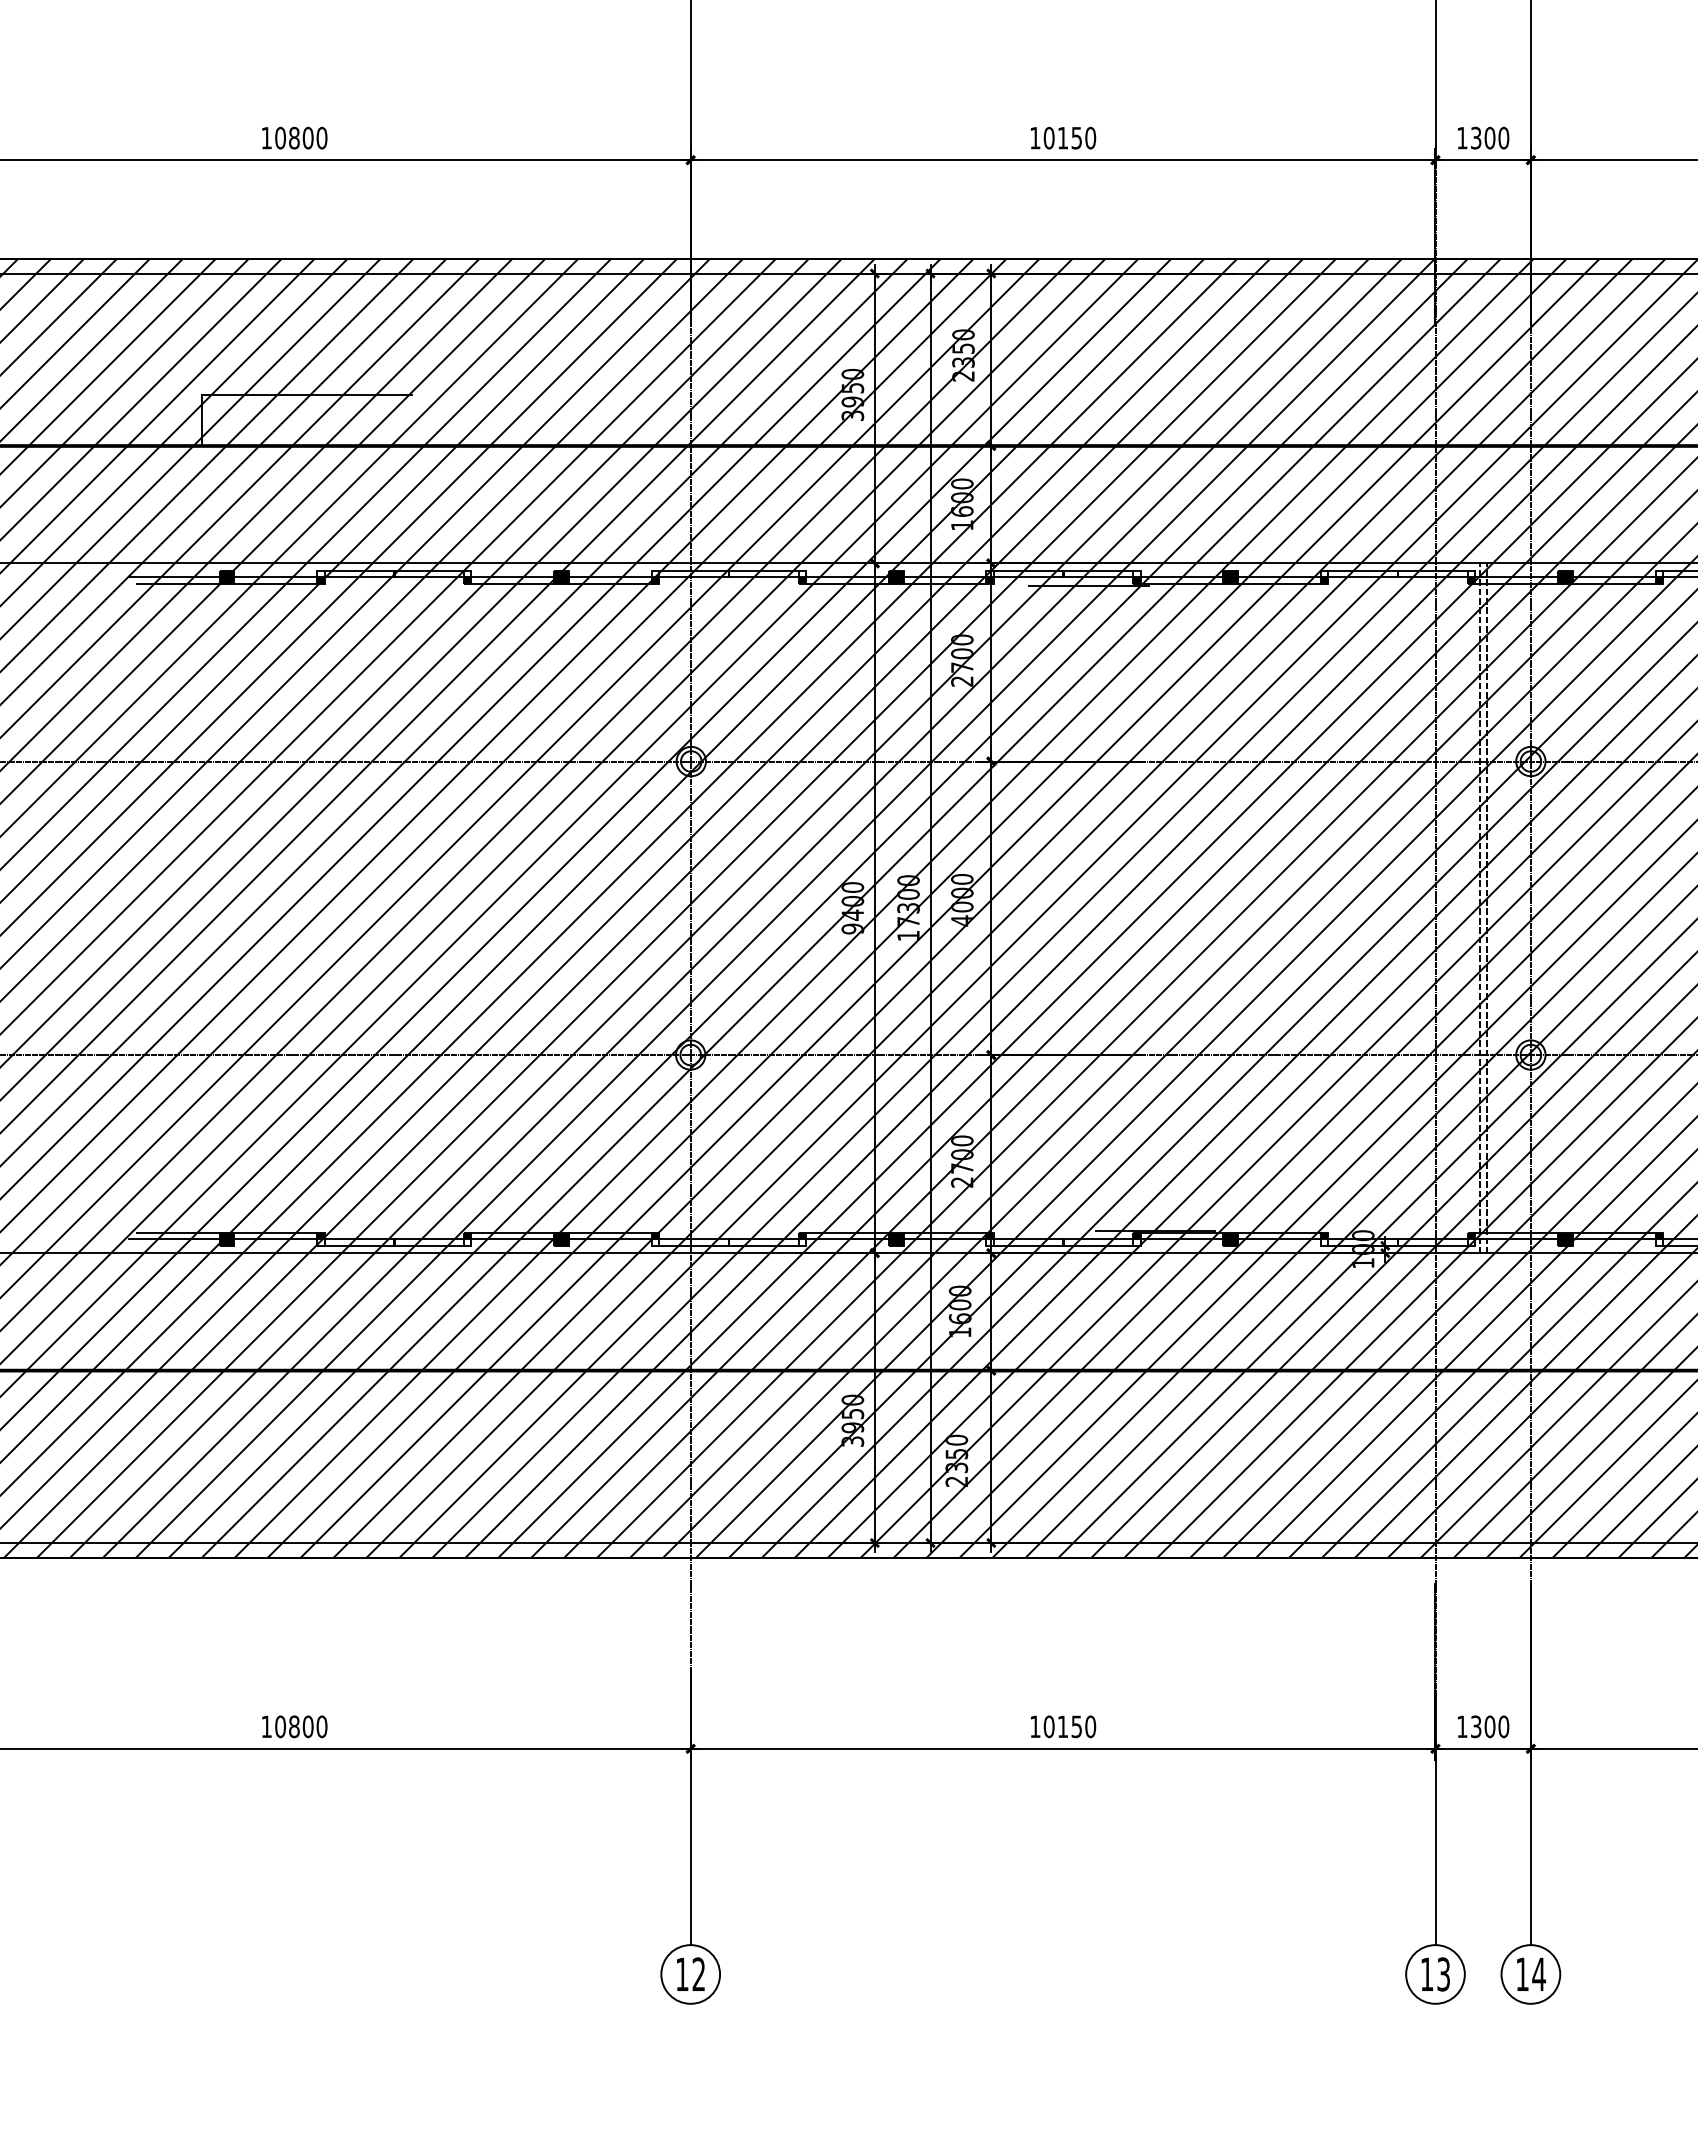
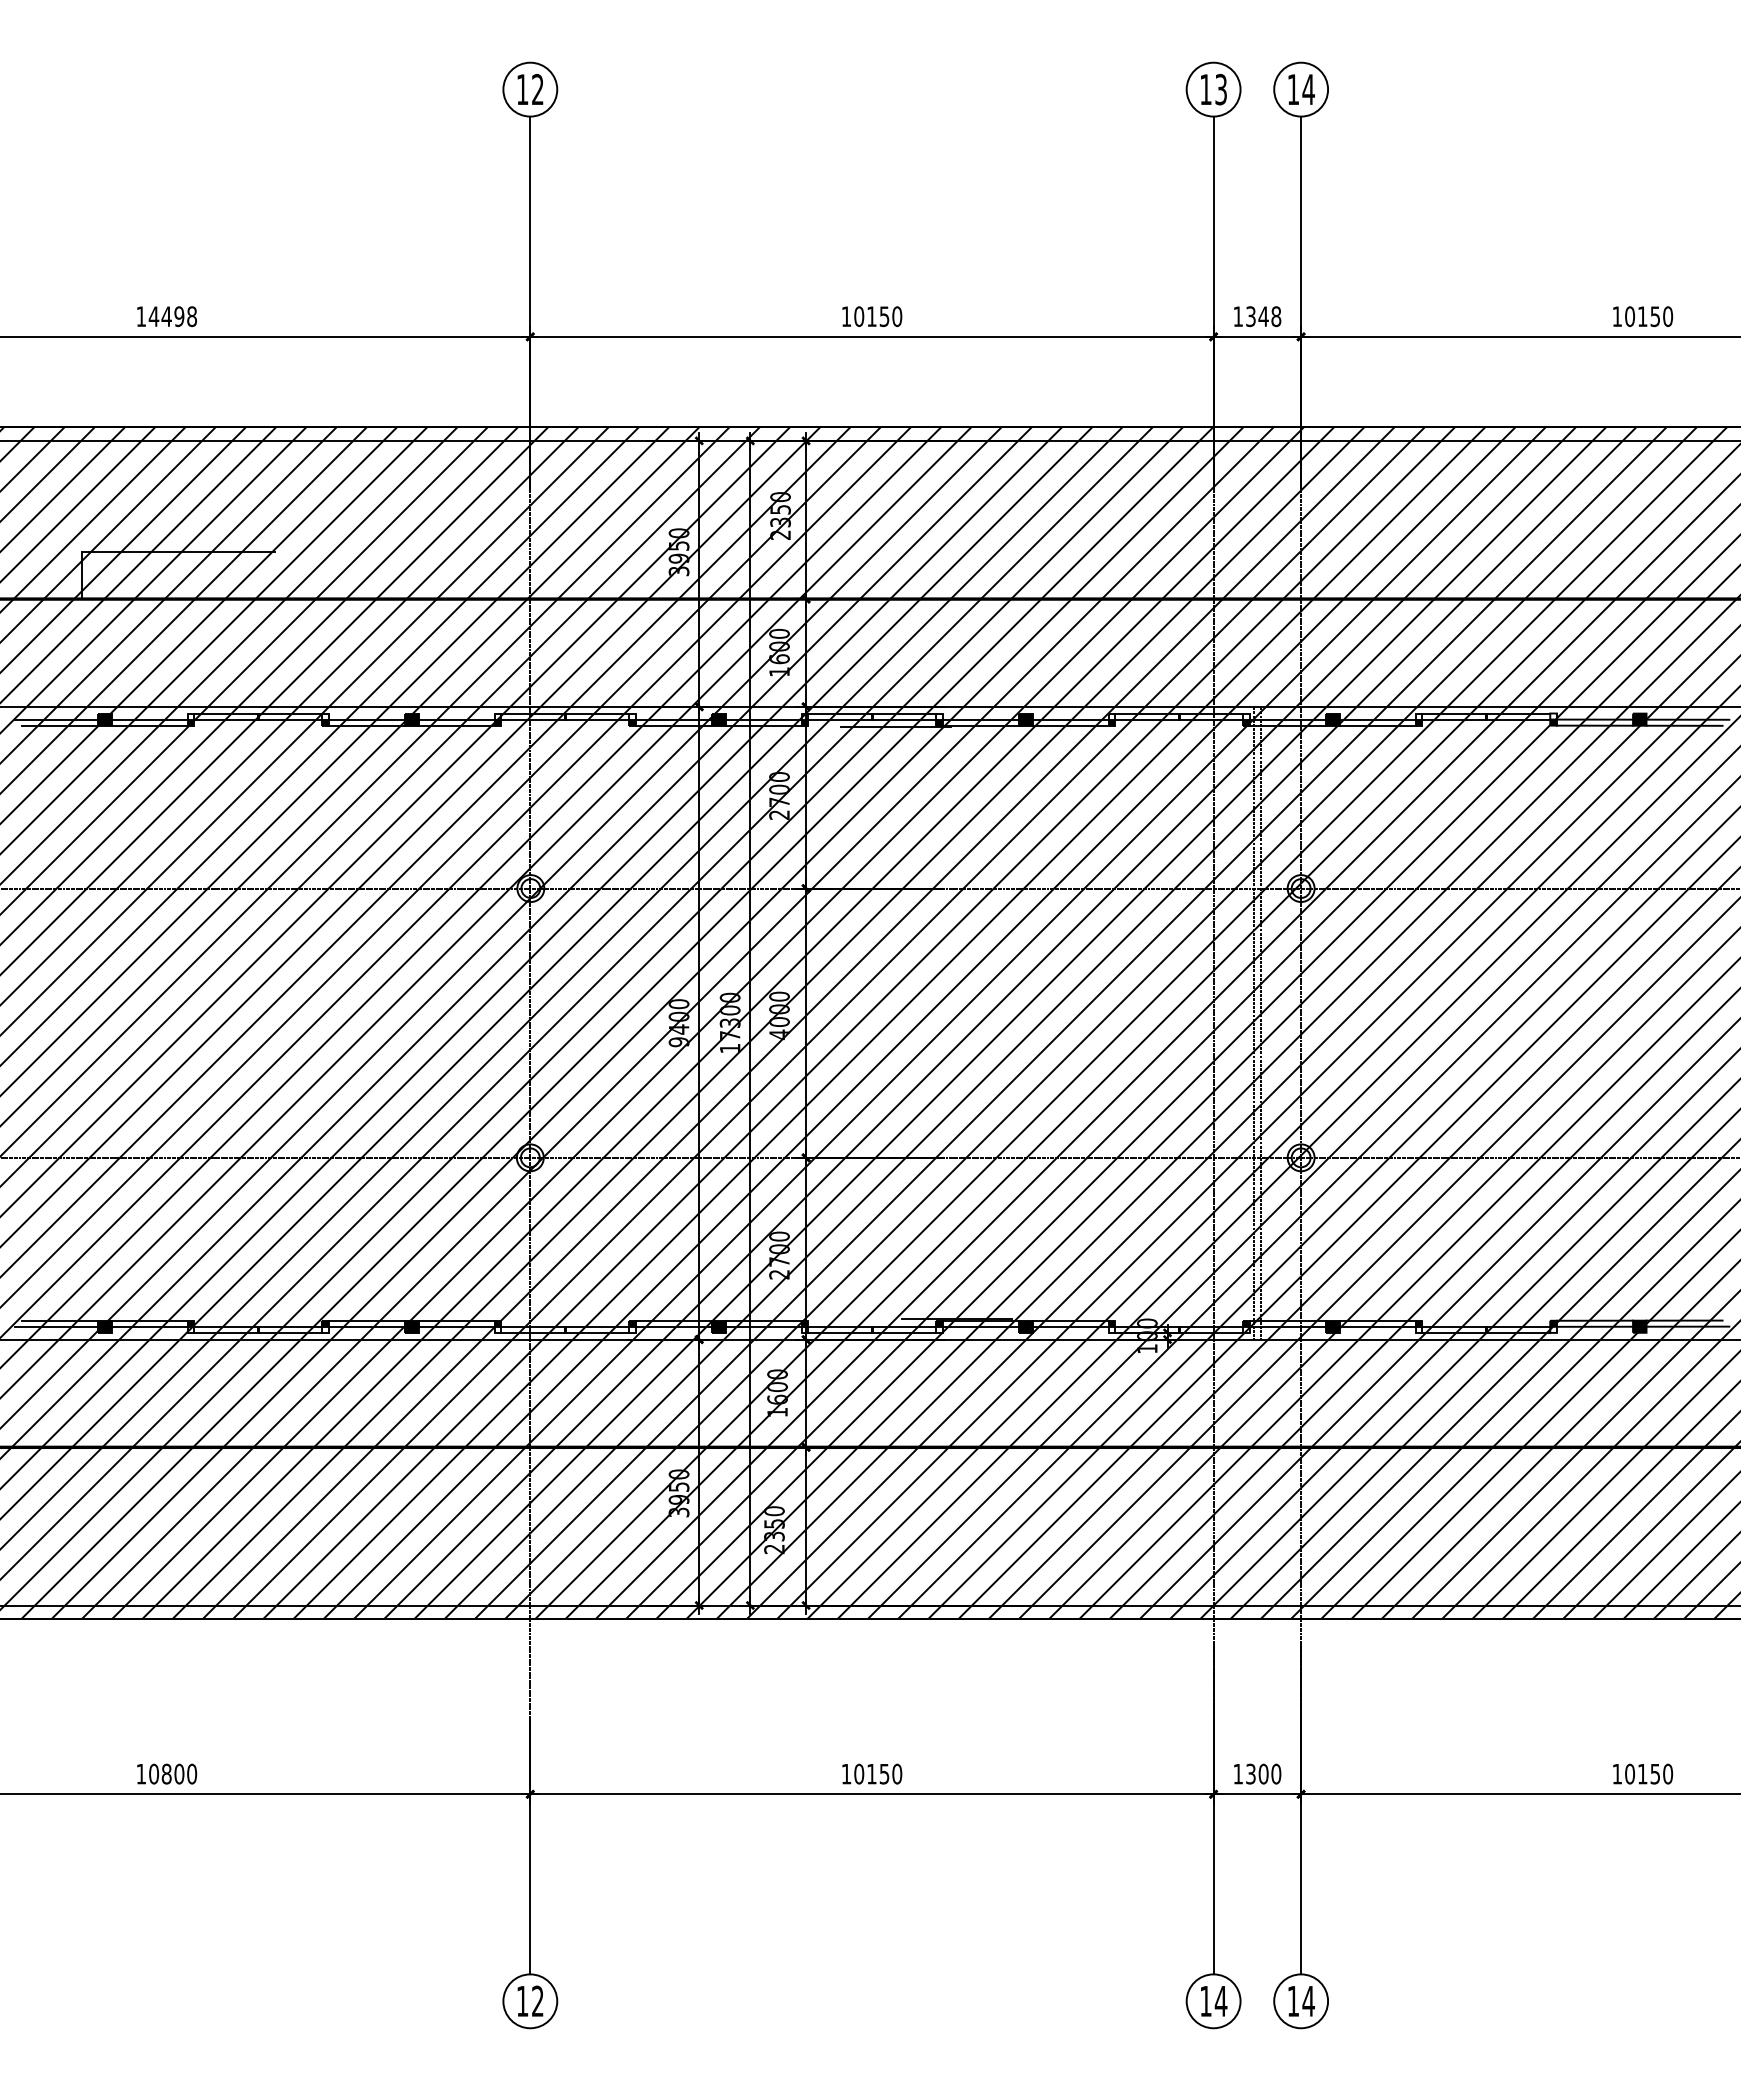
text: (300, 137) -> (172, 316), 10800 -> 14498
text: (1496, 137) -> (1269, 316), 1300 -> 1348
text: (1442, 1974) -> (1220, 2001), 13 -> 14

